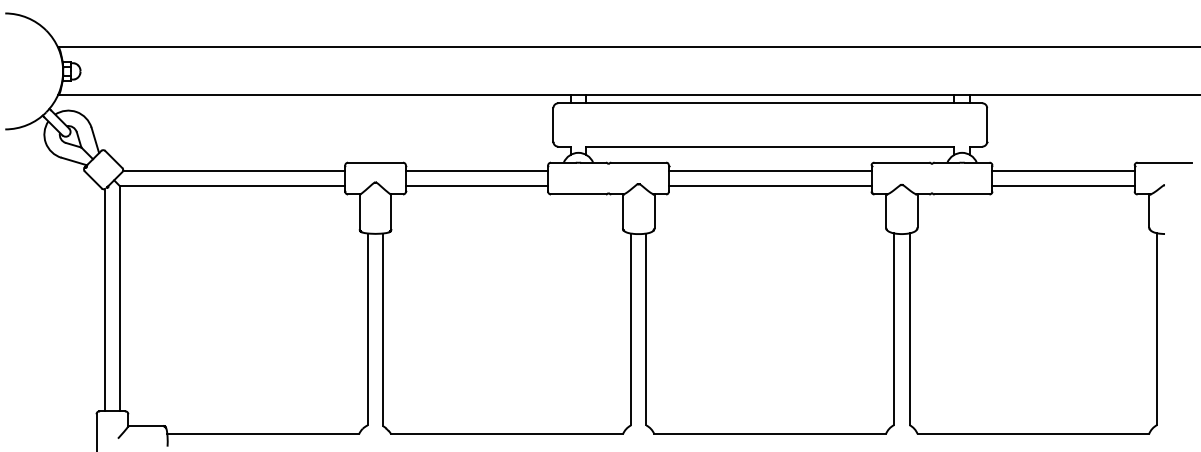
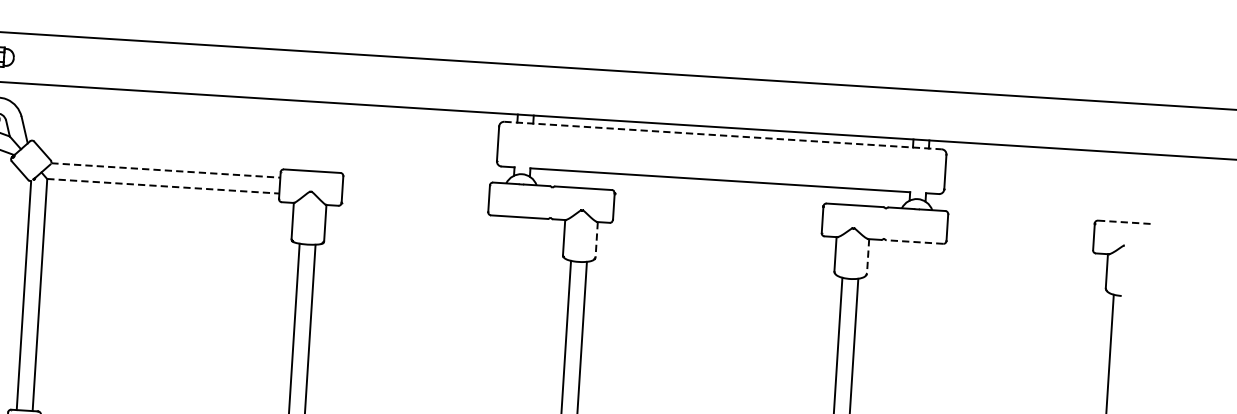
line: (770, 103) -> (723, 135), solid -> dashed
line: (1165, 162) -> (1126, 222), solid -> dashed
line: (234, 170) -> (166, 170), solid -> dashed
line: (476, 170) -> (415, 185), removed
line: (770, 170) -> (718, 204), removed
line: (1063, 170) -> (1021, 223), removed
line: (232, 186) -> (163, 186), solid -> dashed
line: (476, 186) -> (414, 202), removed
line: (770, 186) -> (717, 221), removed
line: (1063, 186) -> (1020, 240), removed
line: (961, 194) -> (914, 242), solid -> dashed
line: (654, 211) -> (596, 239), solid -> dashed
line: (917, 211) -> (867, 256), solid -> dashed

